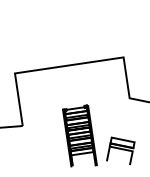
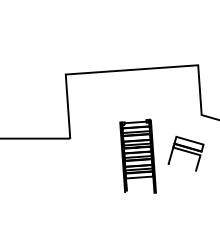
part: (120, 150) -> (185, 153), moved

